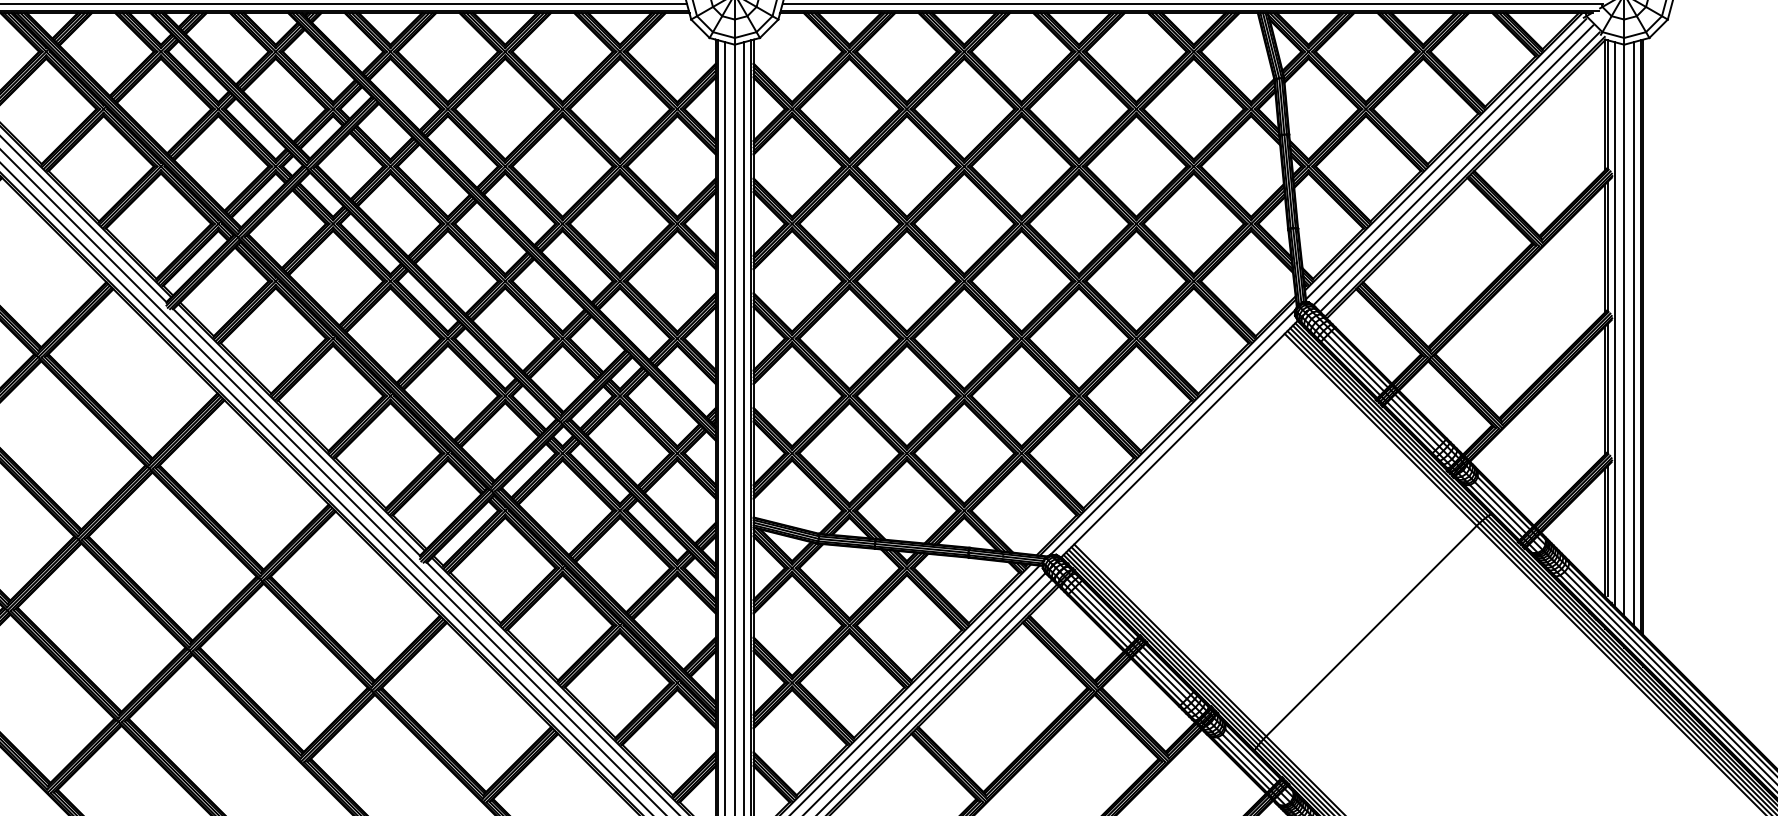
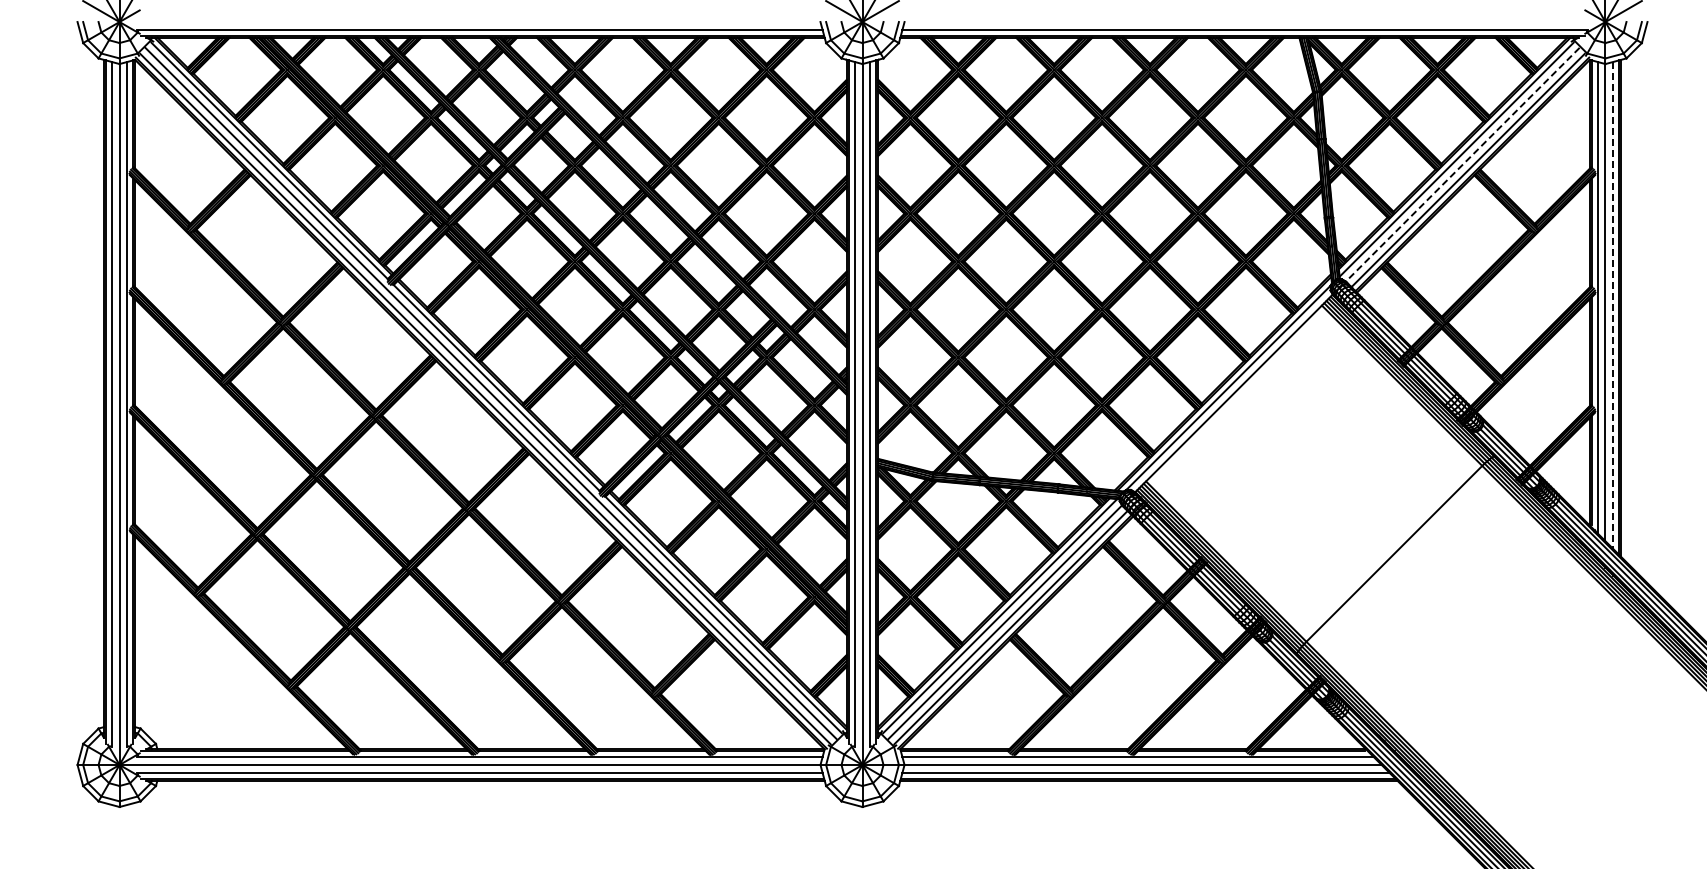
line: (1453, 164) -> (1462, 164), solid -> dashed
line: (1633, 333) -> (1613, 305), solid -> dashed

